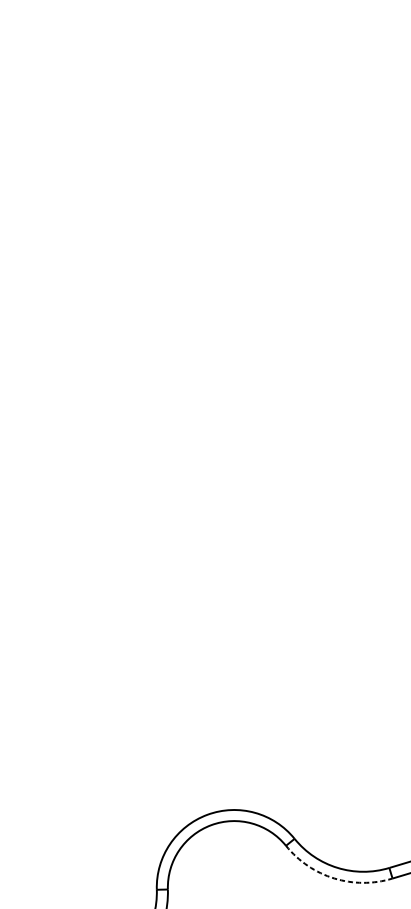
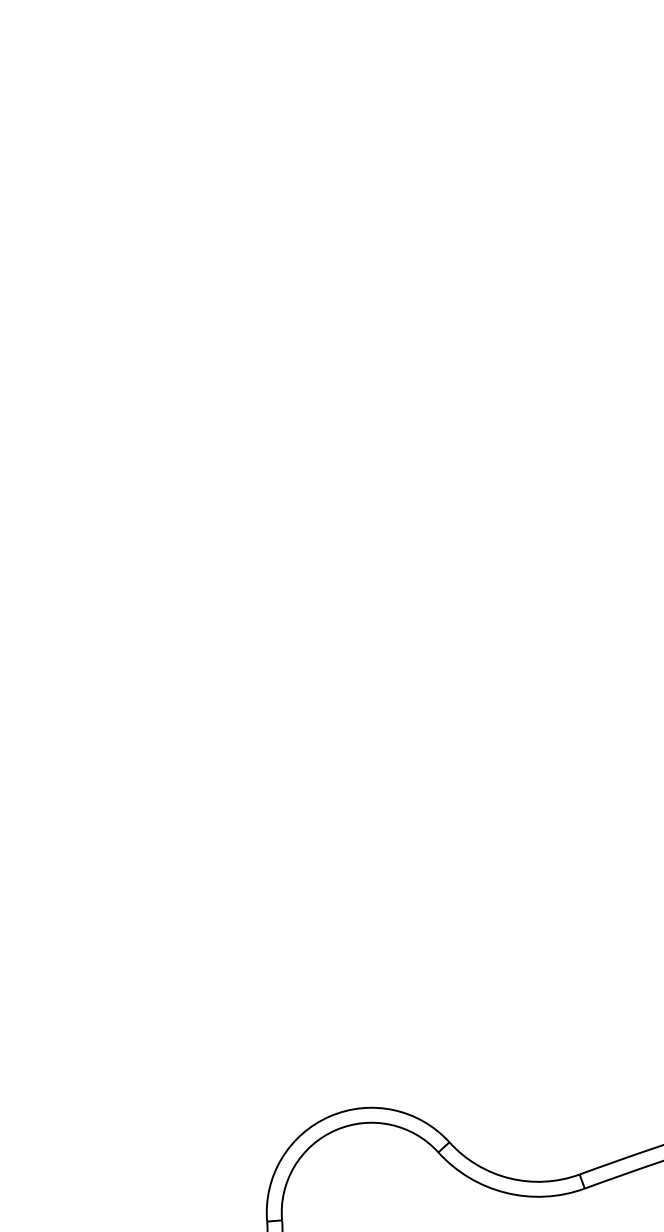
arc: (334, 878) -> (506, 1192), dashed -> solid

